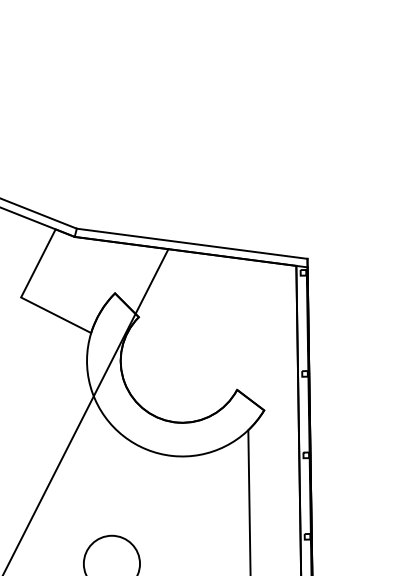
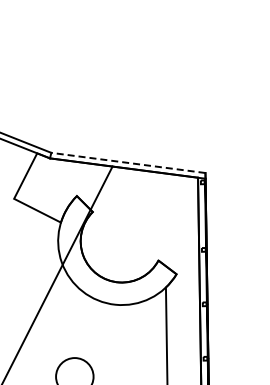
line: (192, 243) -> (128, 162), solid -> dashed

